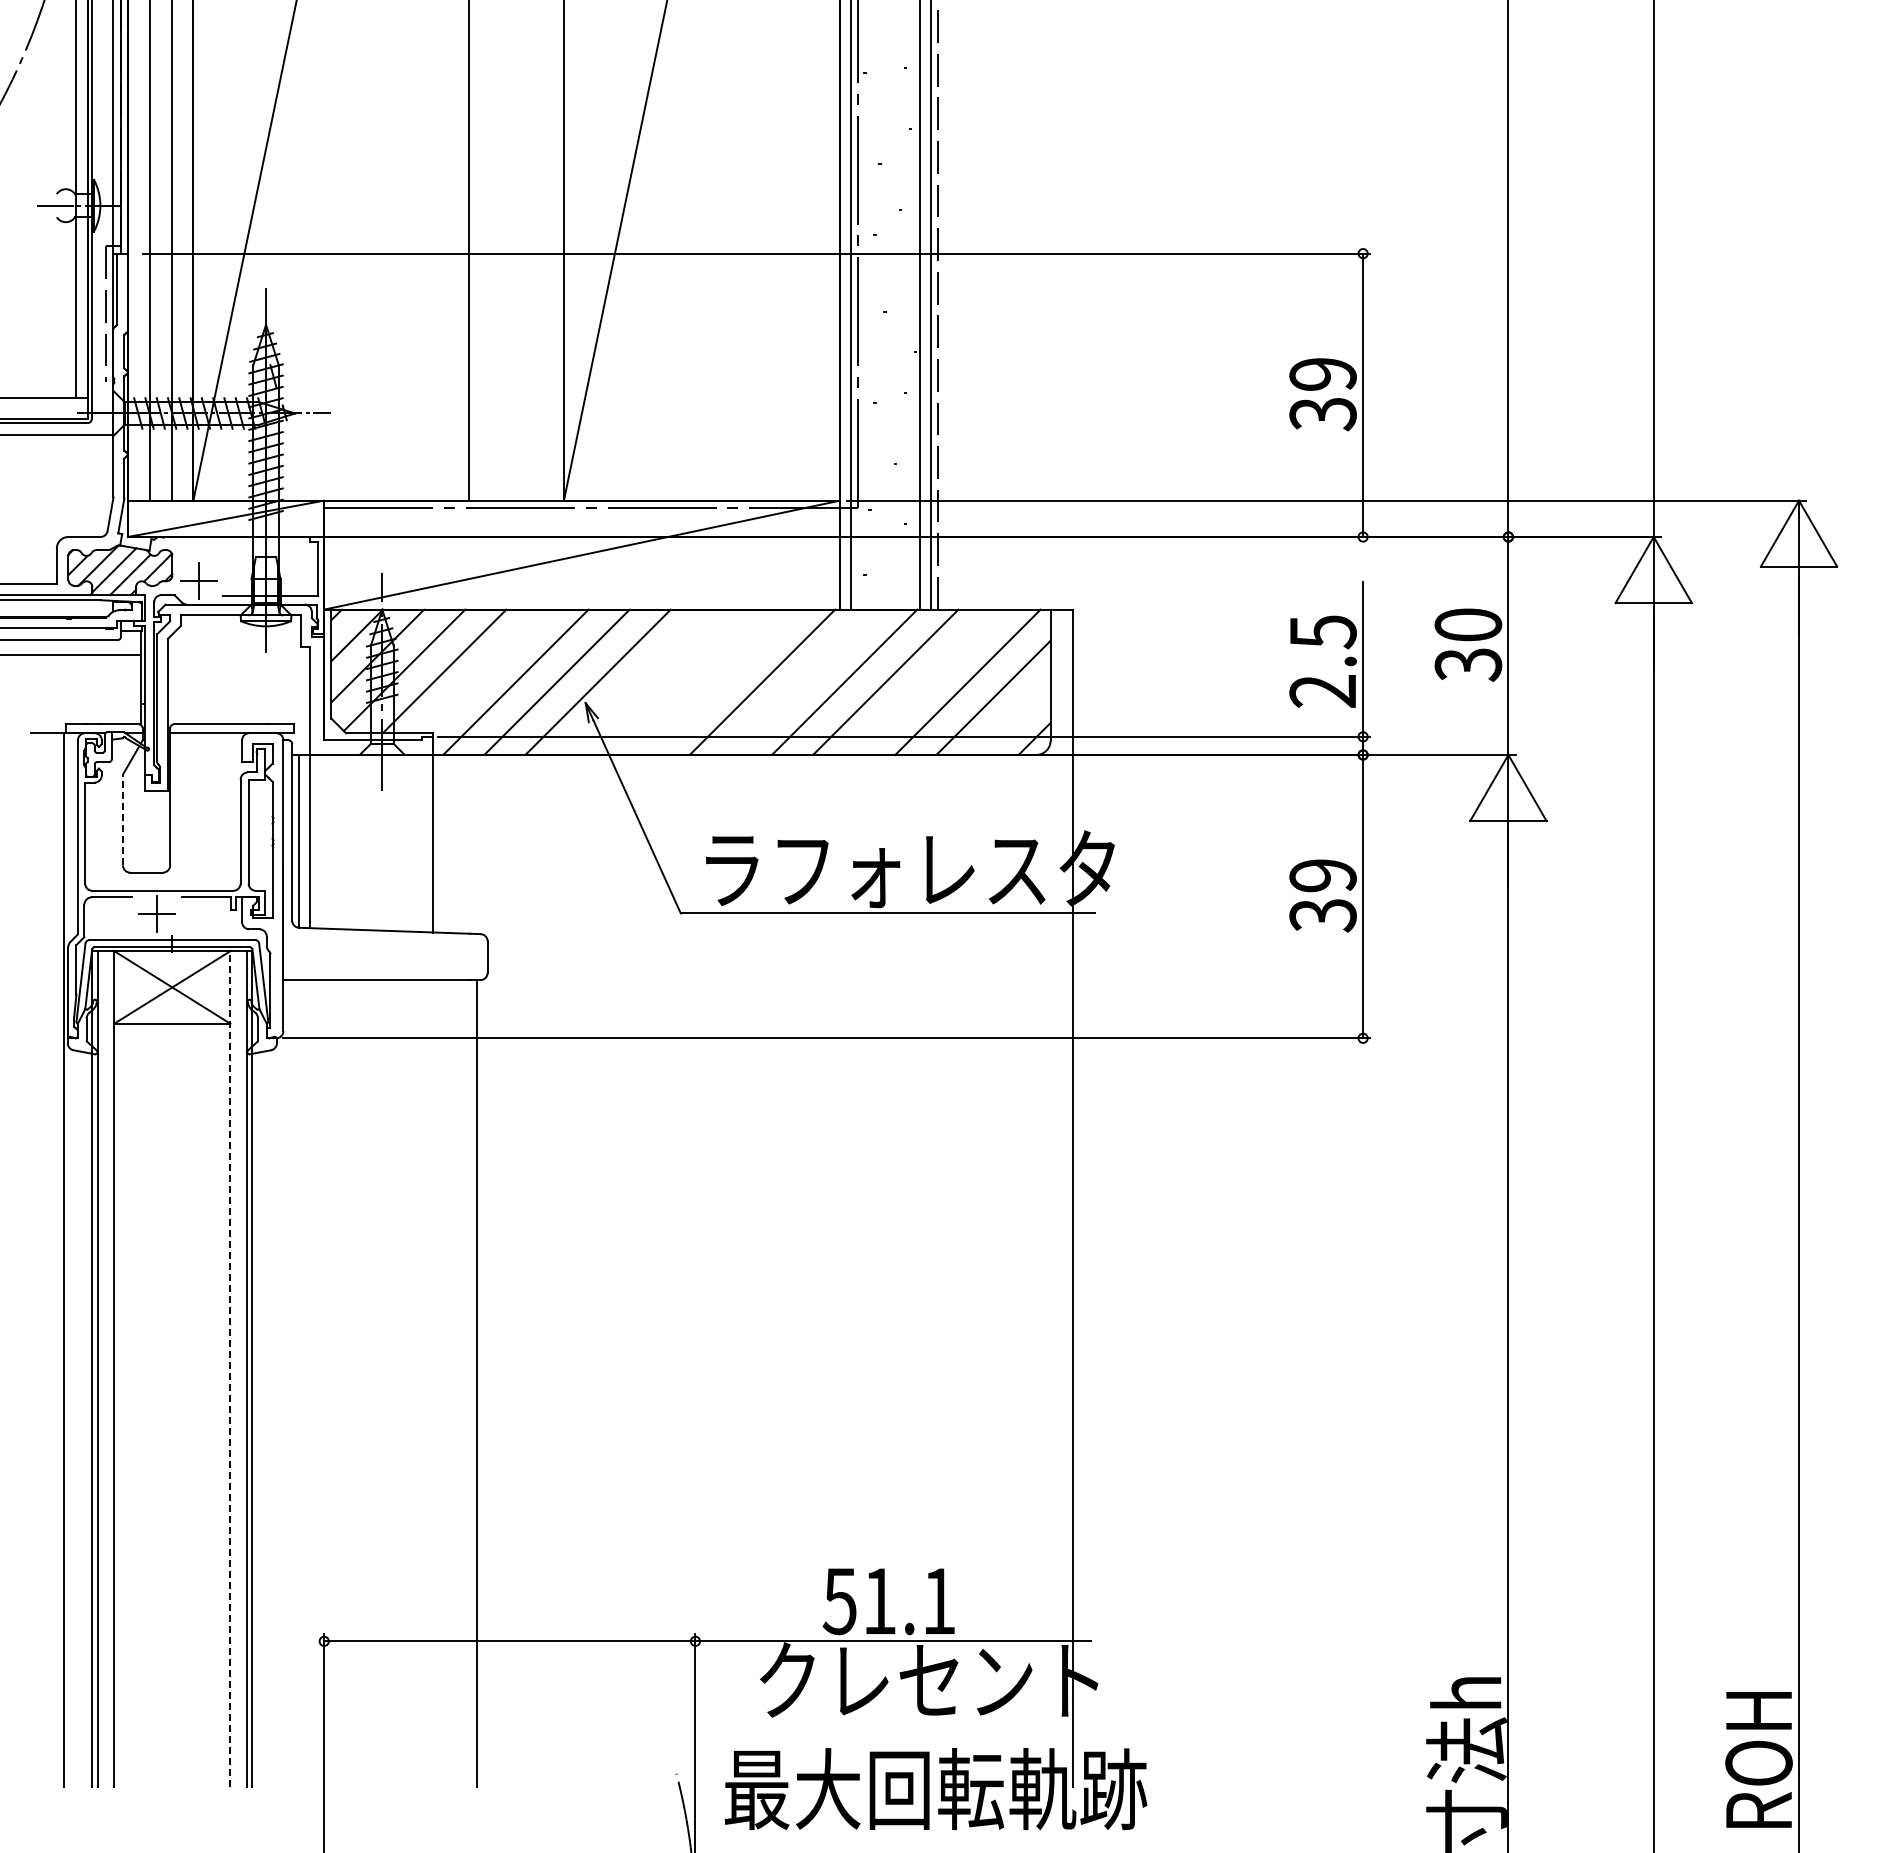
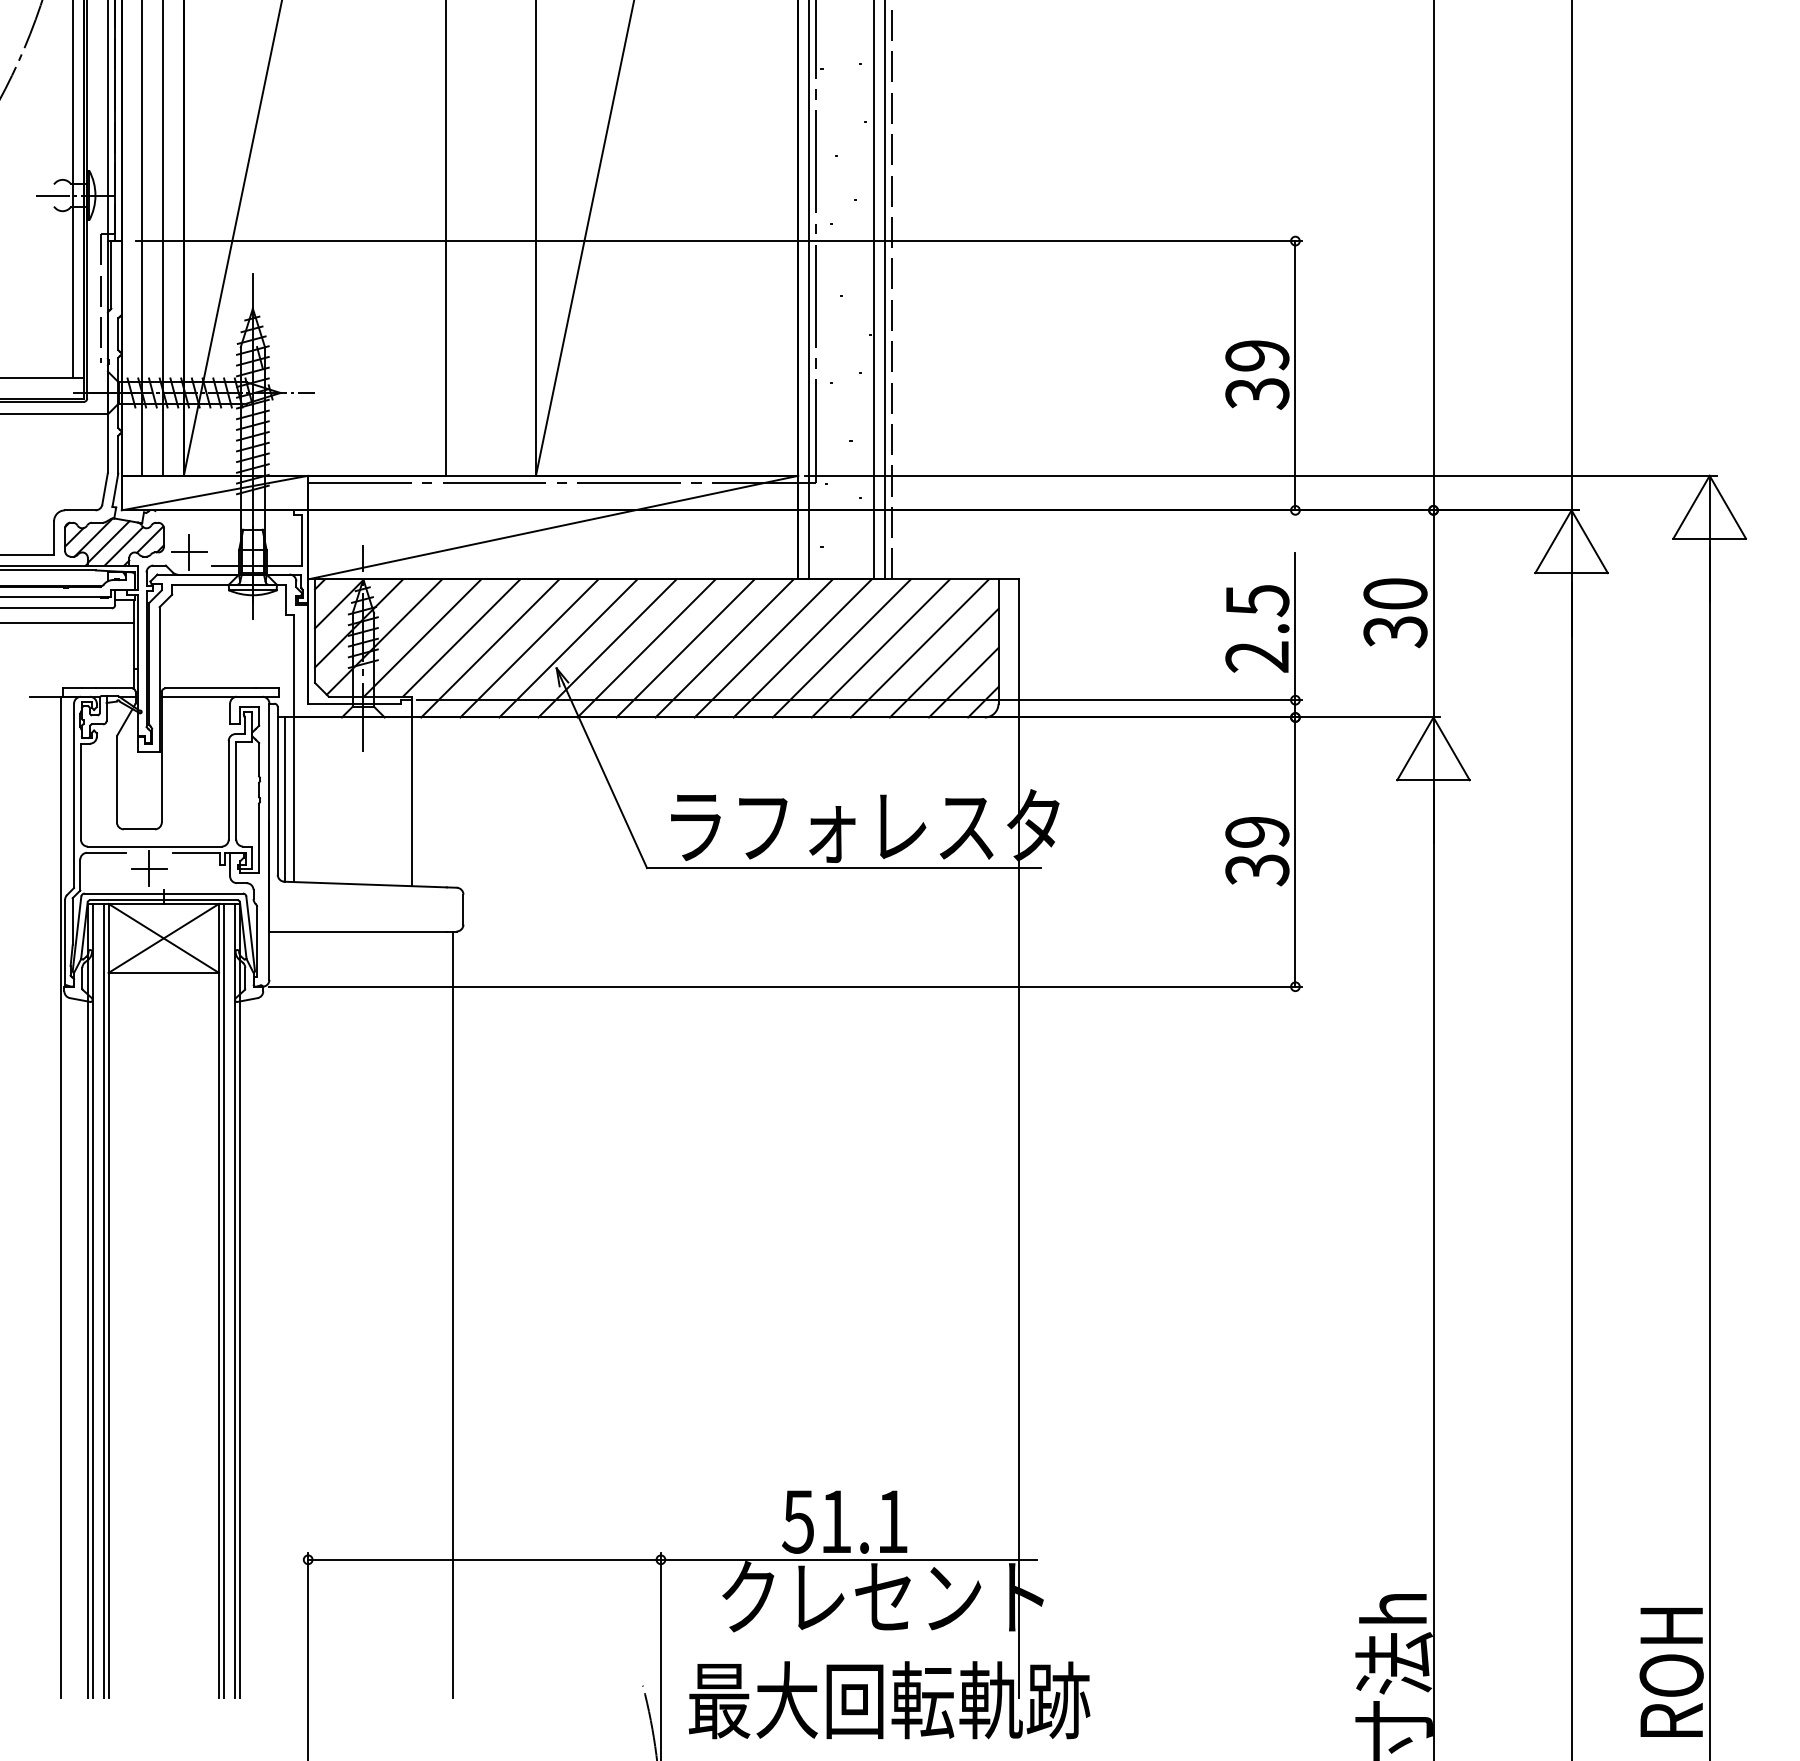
line: (485, 671) -> (461, 638), added
line: (638, 681) -> (606, 647), added
line: (679, 681) -> (645, 647), added
line: (721, 681) -> (685, 647), added
line: (803, 681) -> (763, 647), added
line: (926, 681) -> (880, 647), added
line: (1013, 717) -> (963, 681), added
line: (123, 819) -> (117, 778), dashed -> solid
line: (109, 1368) -> (104, 1300), added
line: (230, 1368) -> (219, 1300), dashed -> solid
line: (235, 1368) -> (223, 1300), added

